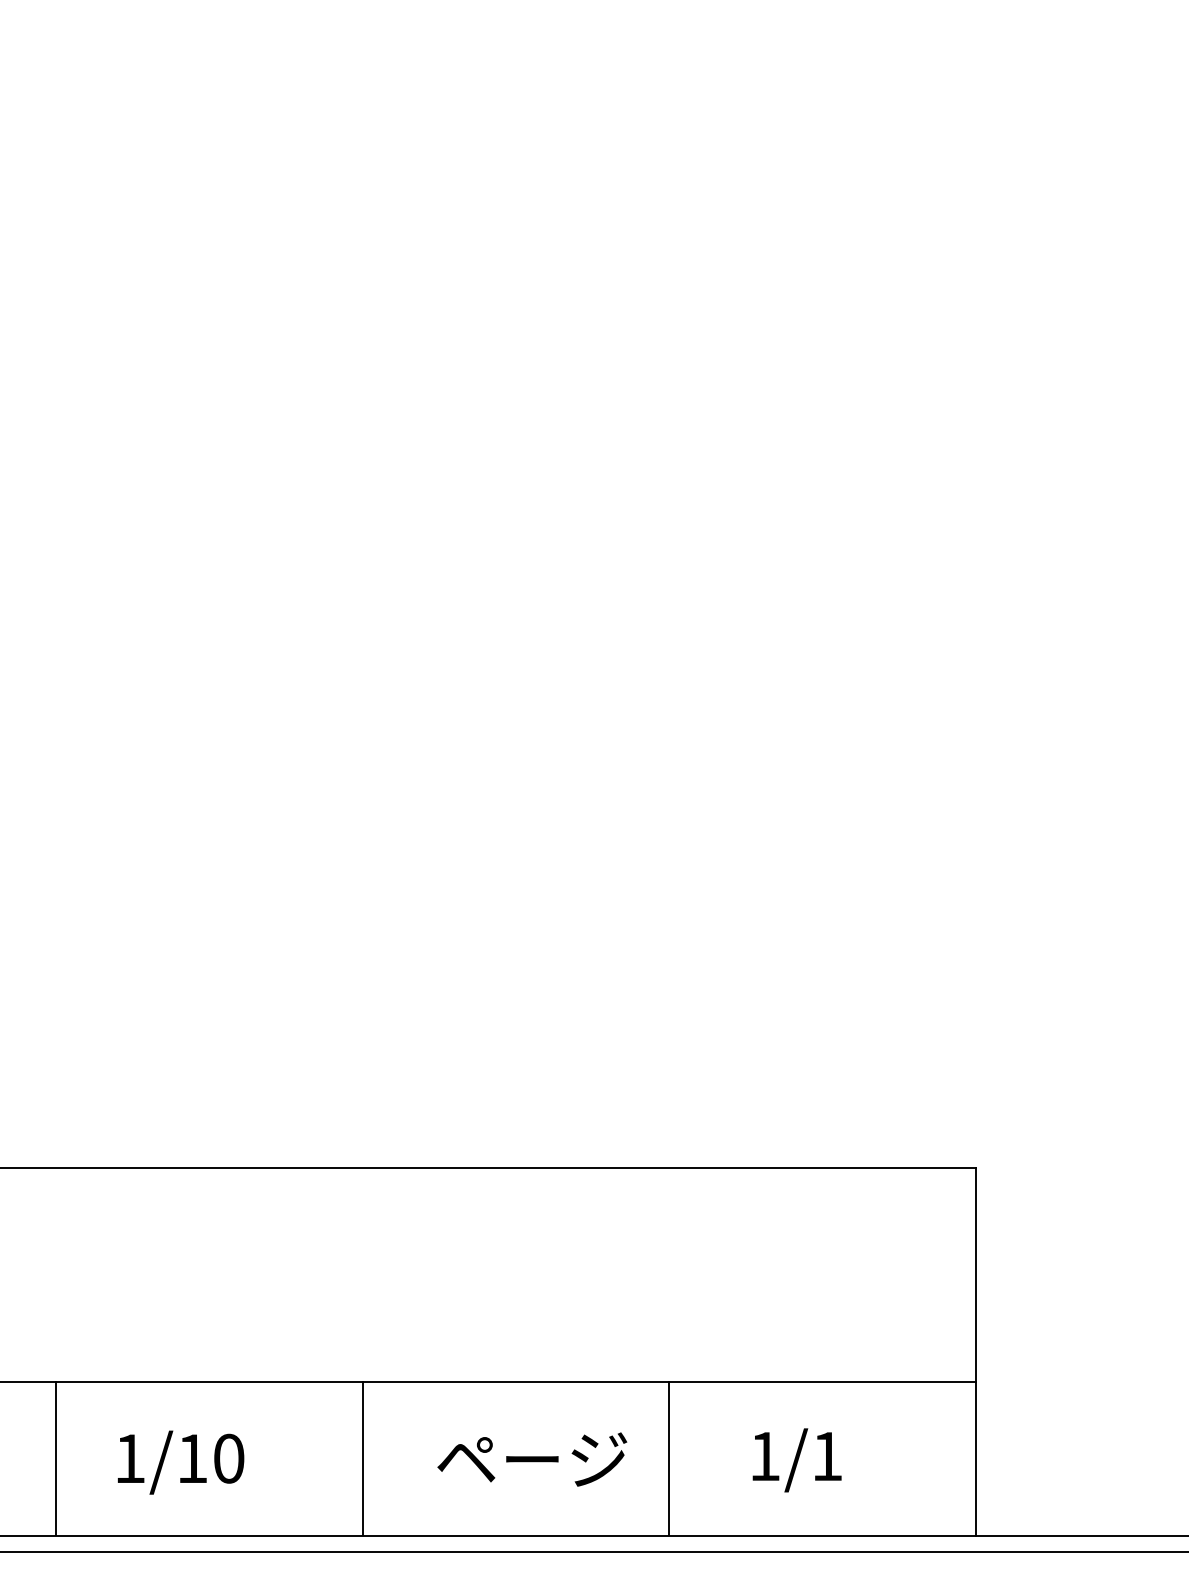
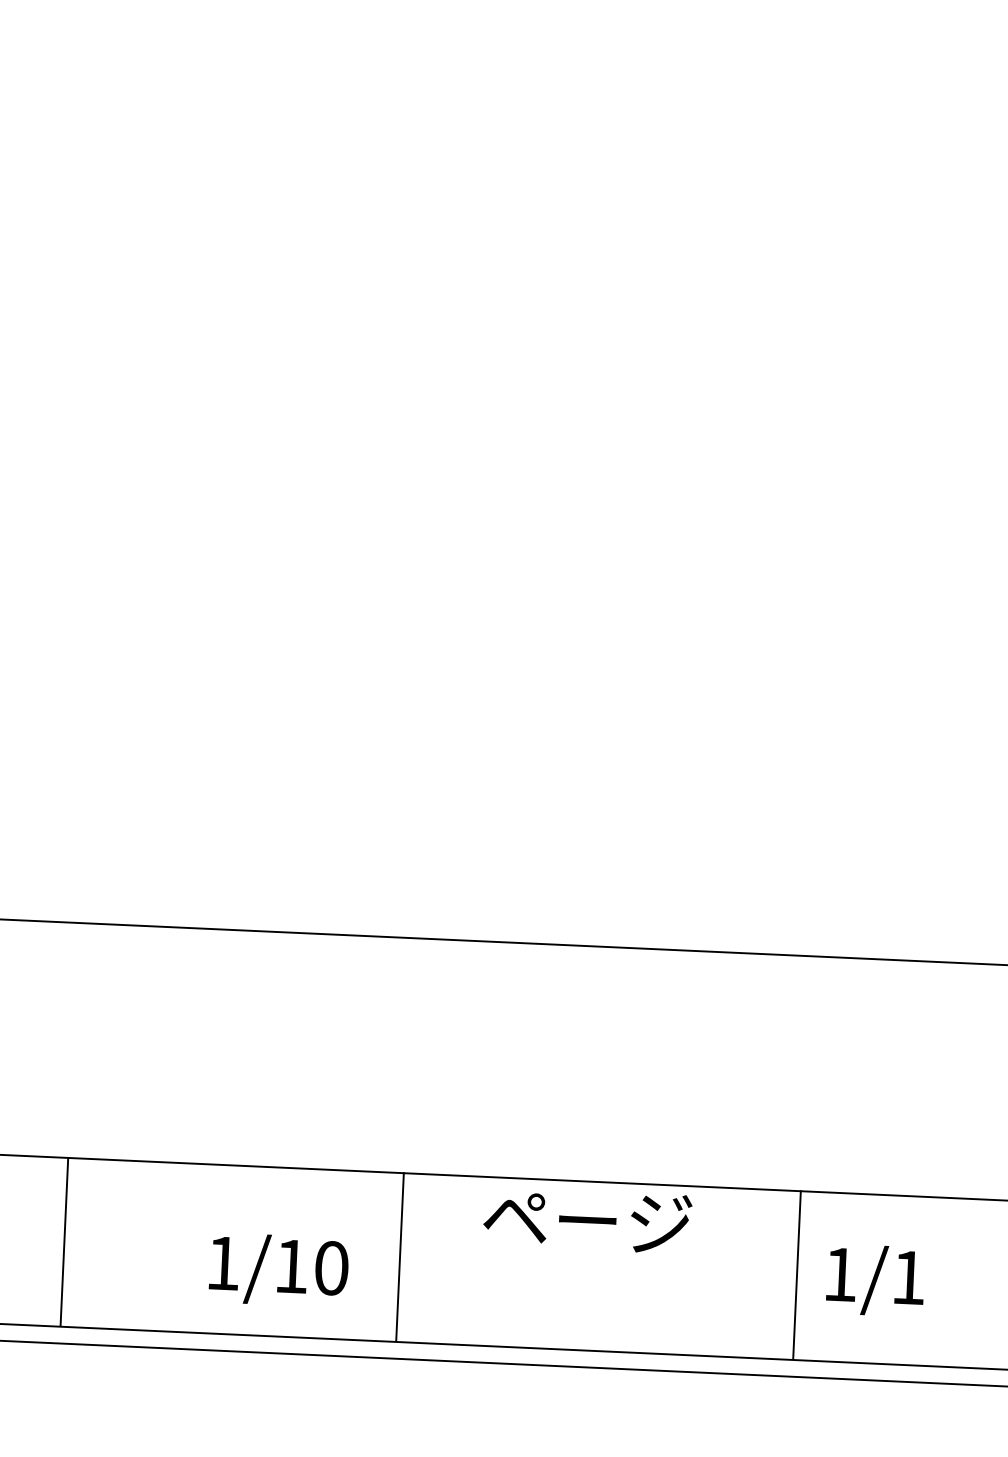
line: (669, 1458) -> (797, 1274), moved
text: (532, 1459) -> (587, 1220), moved
text: (180, 1462) -> (278, 1270), moved

